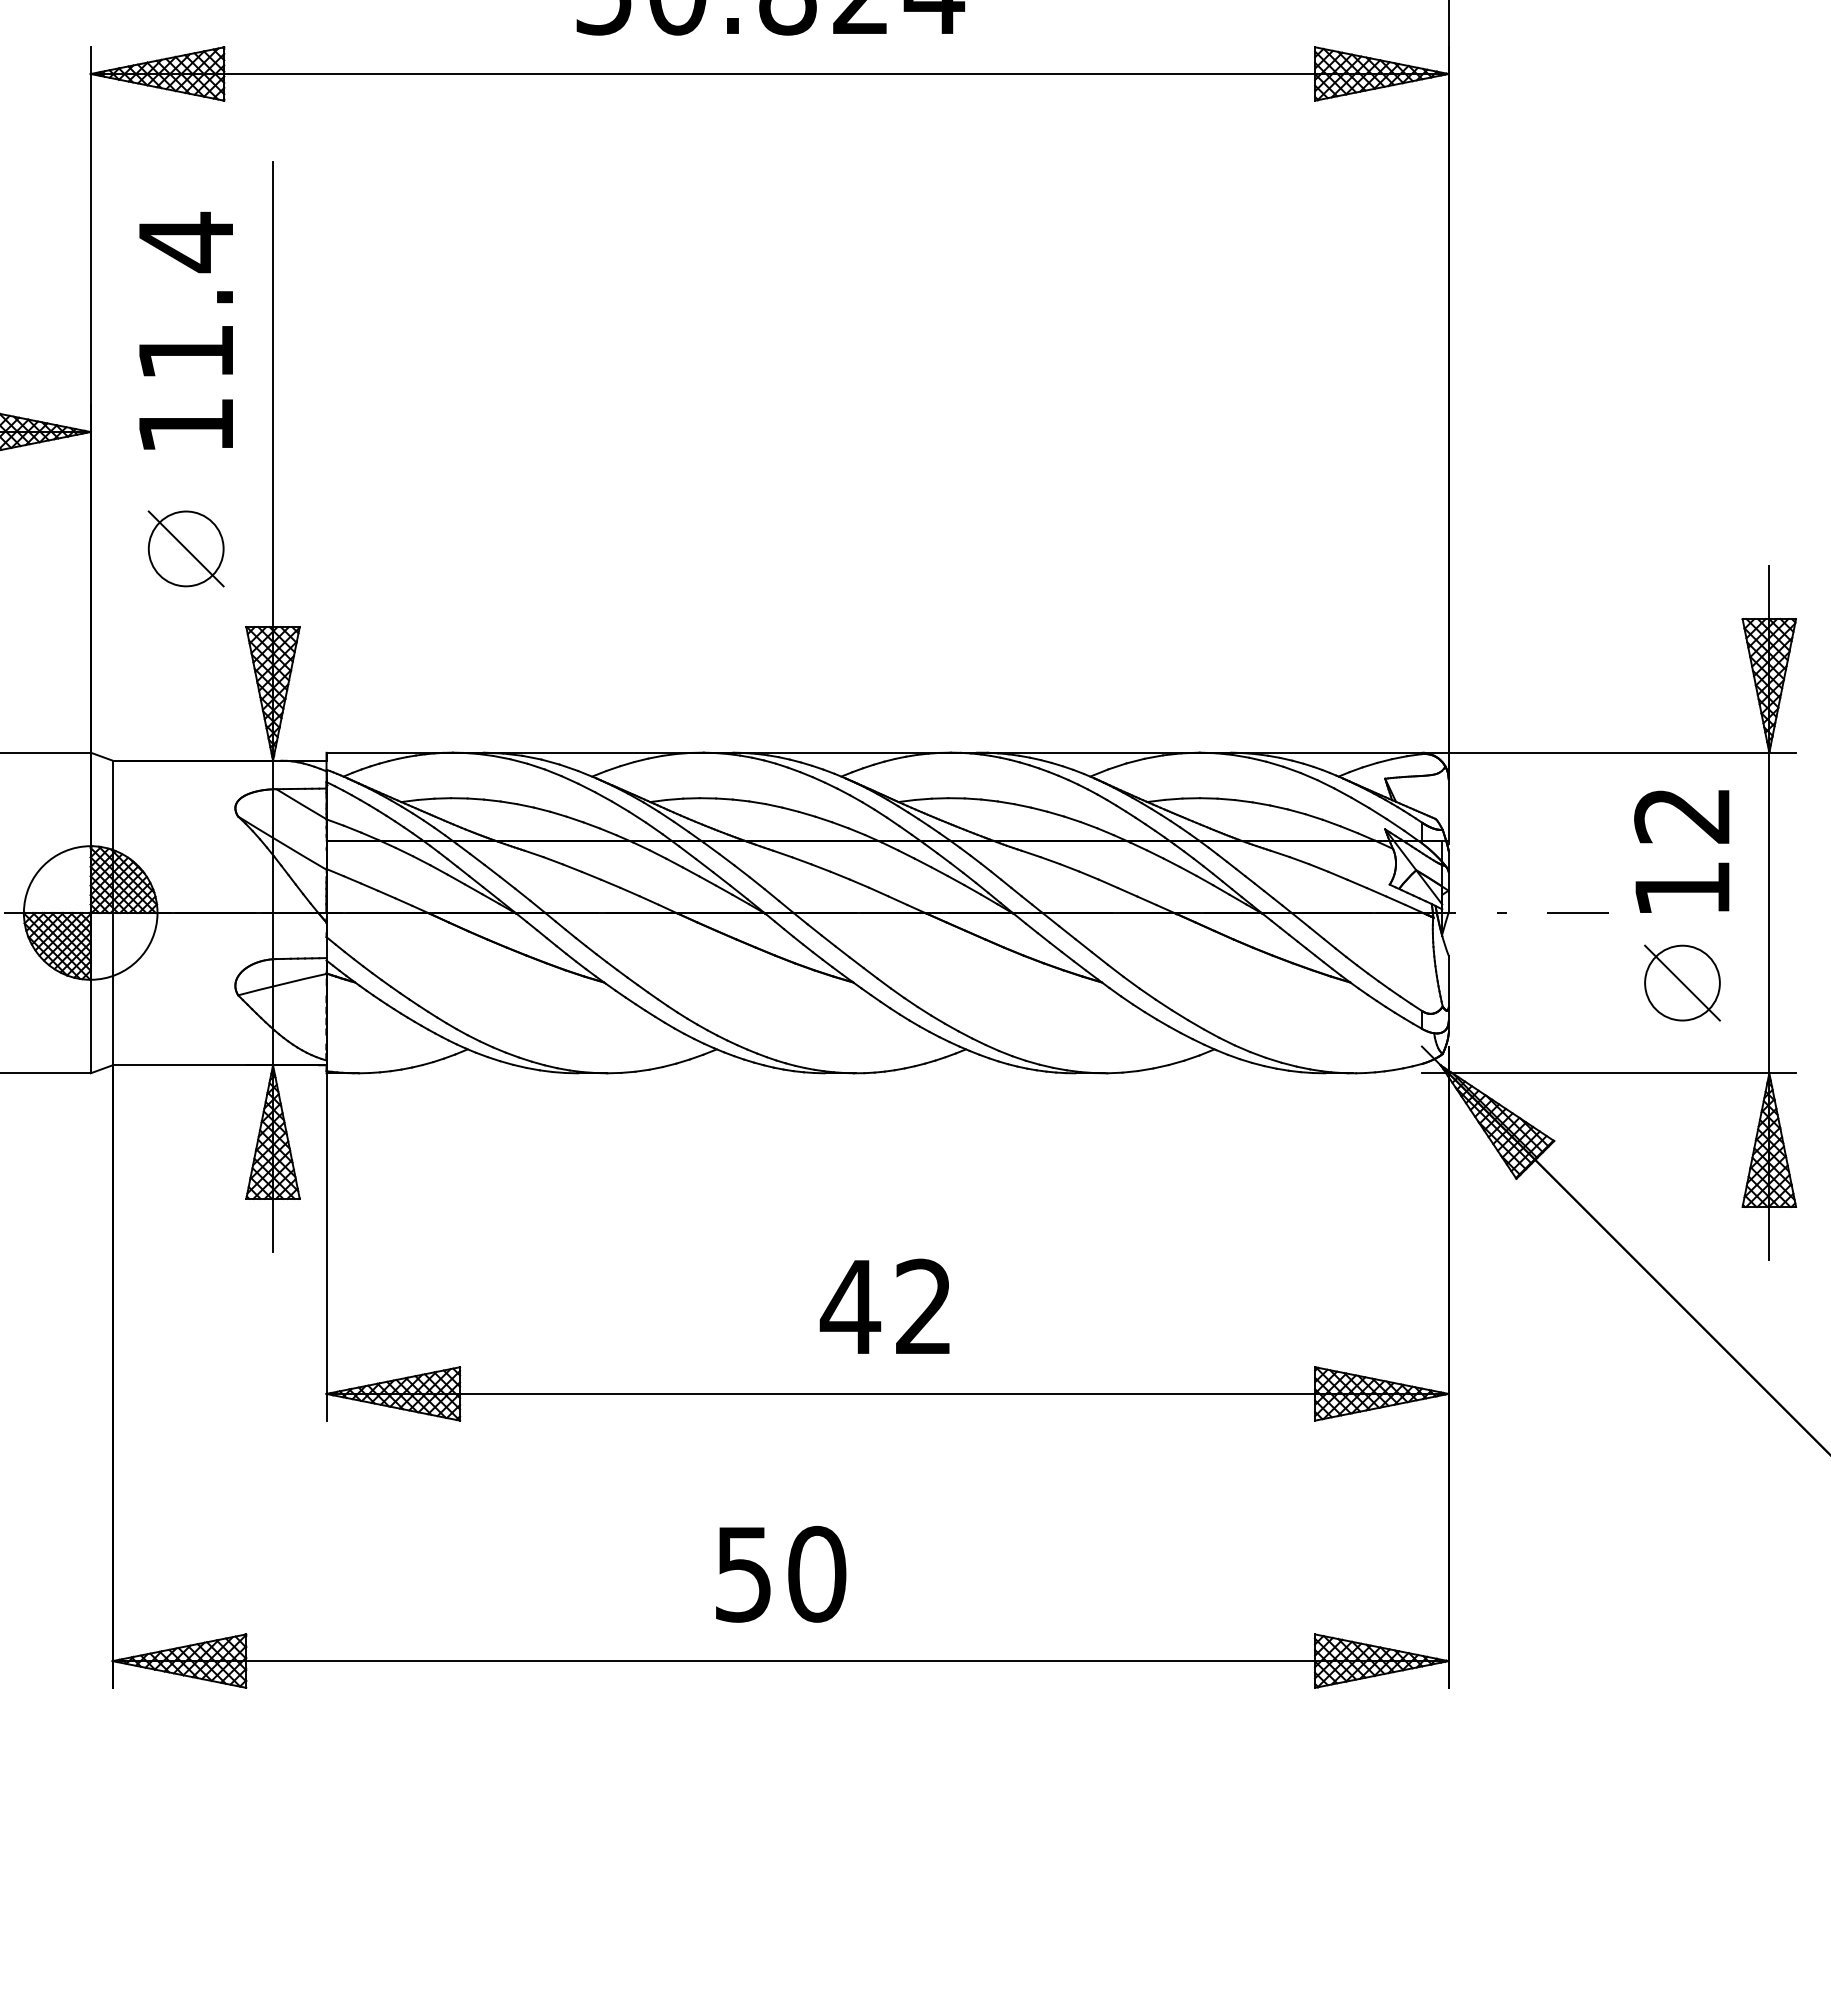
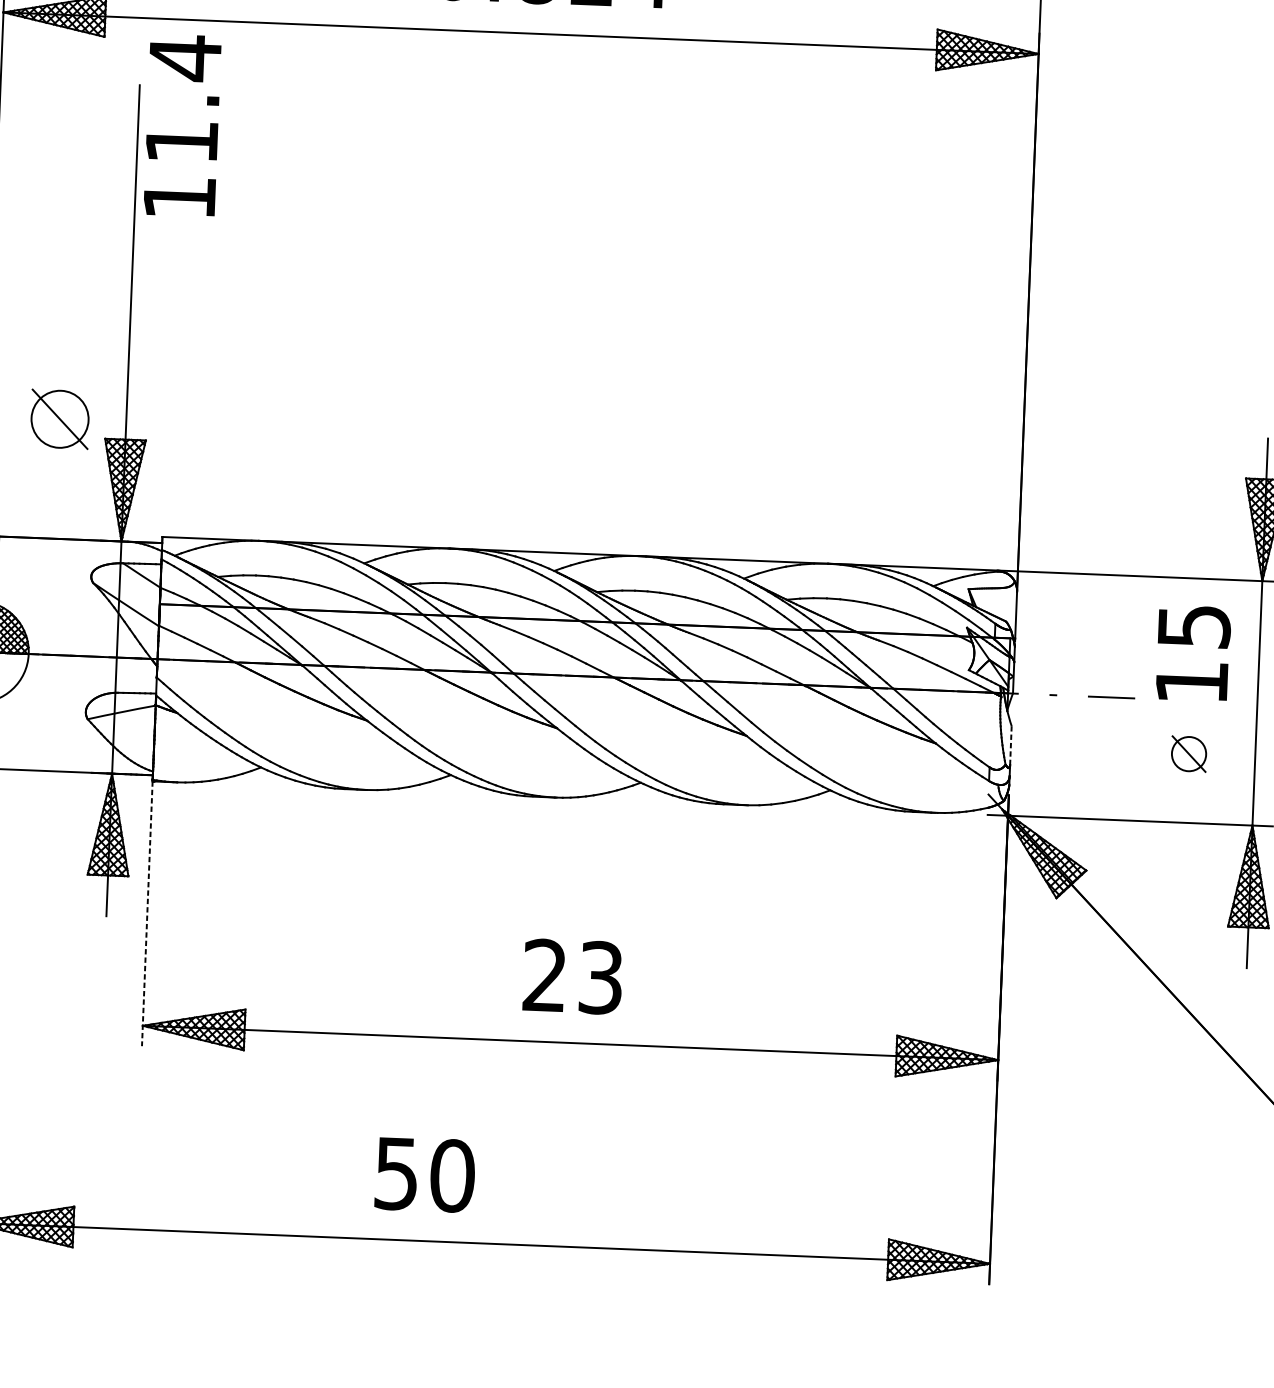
text: (185, 330) -> (182, 125), moved
part: (185, 548) -> (59, 418), moved
text: (1682, 815) -> (1194, 626), 12 -> 15
line: (1448, 981) -> (1010, 745), solid -> dashed
part: (1682, 982) -> (1189, 753), size x0.6
line: (326, 1246) -> (147, 913), solid -> dashed
text: (885, 1306) -> (571, 976), 42 -> 23
text: (781, 1573) -> (425, 1174), moved

